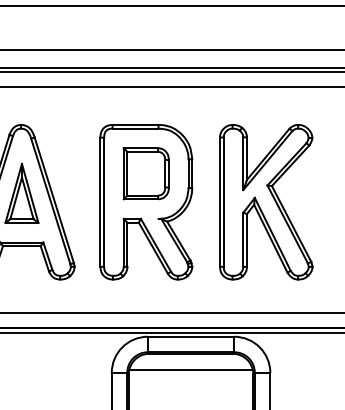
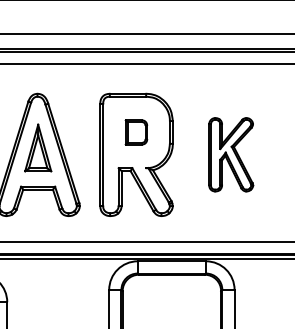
part: (146, 173) -> (136, 132), size x0.6
part: (265, 201) -> (230, 154), size x0.6
line: (190, 369) -> (171, 287), removed

